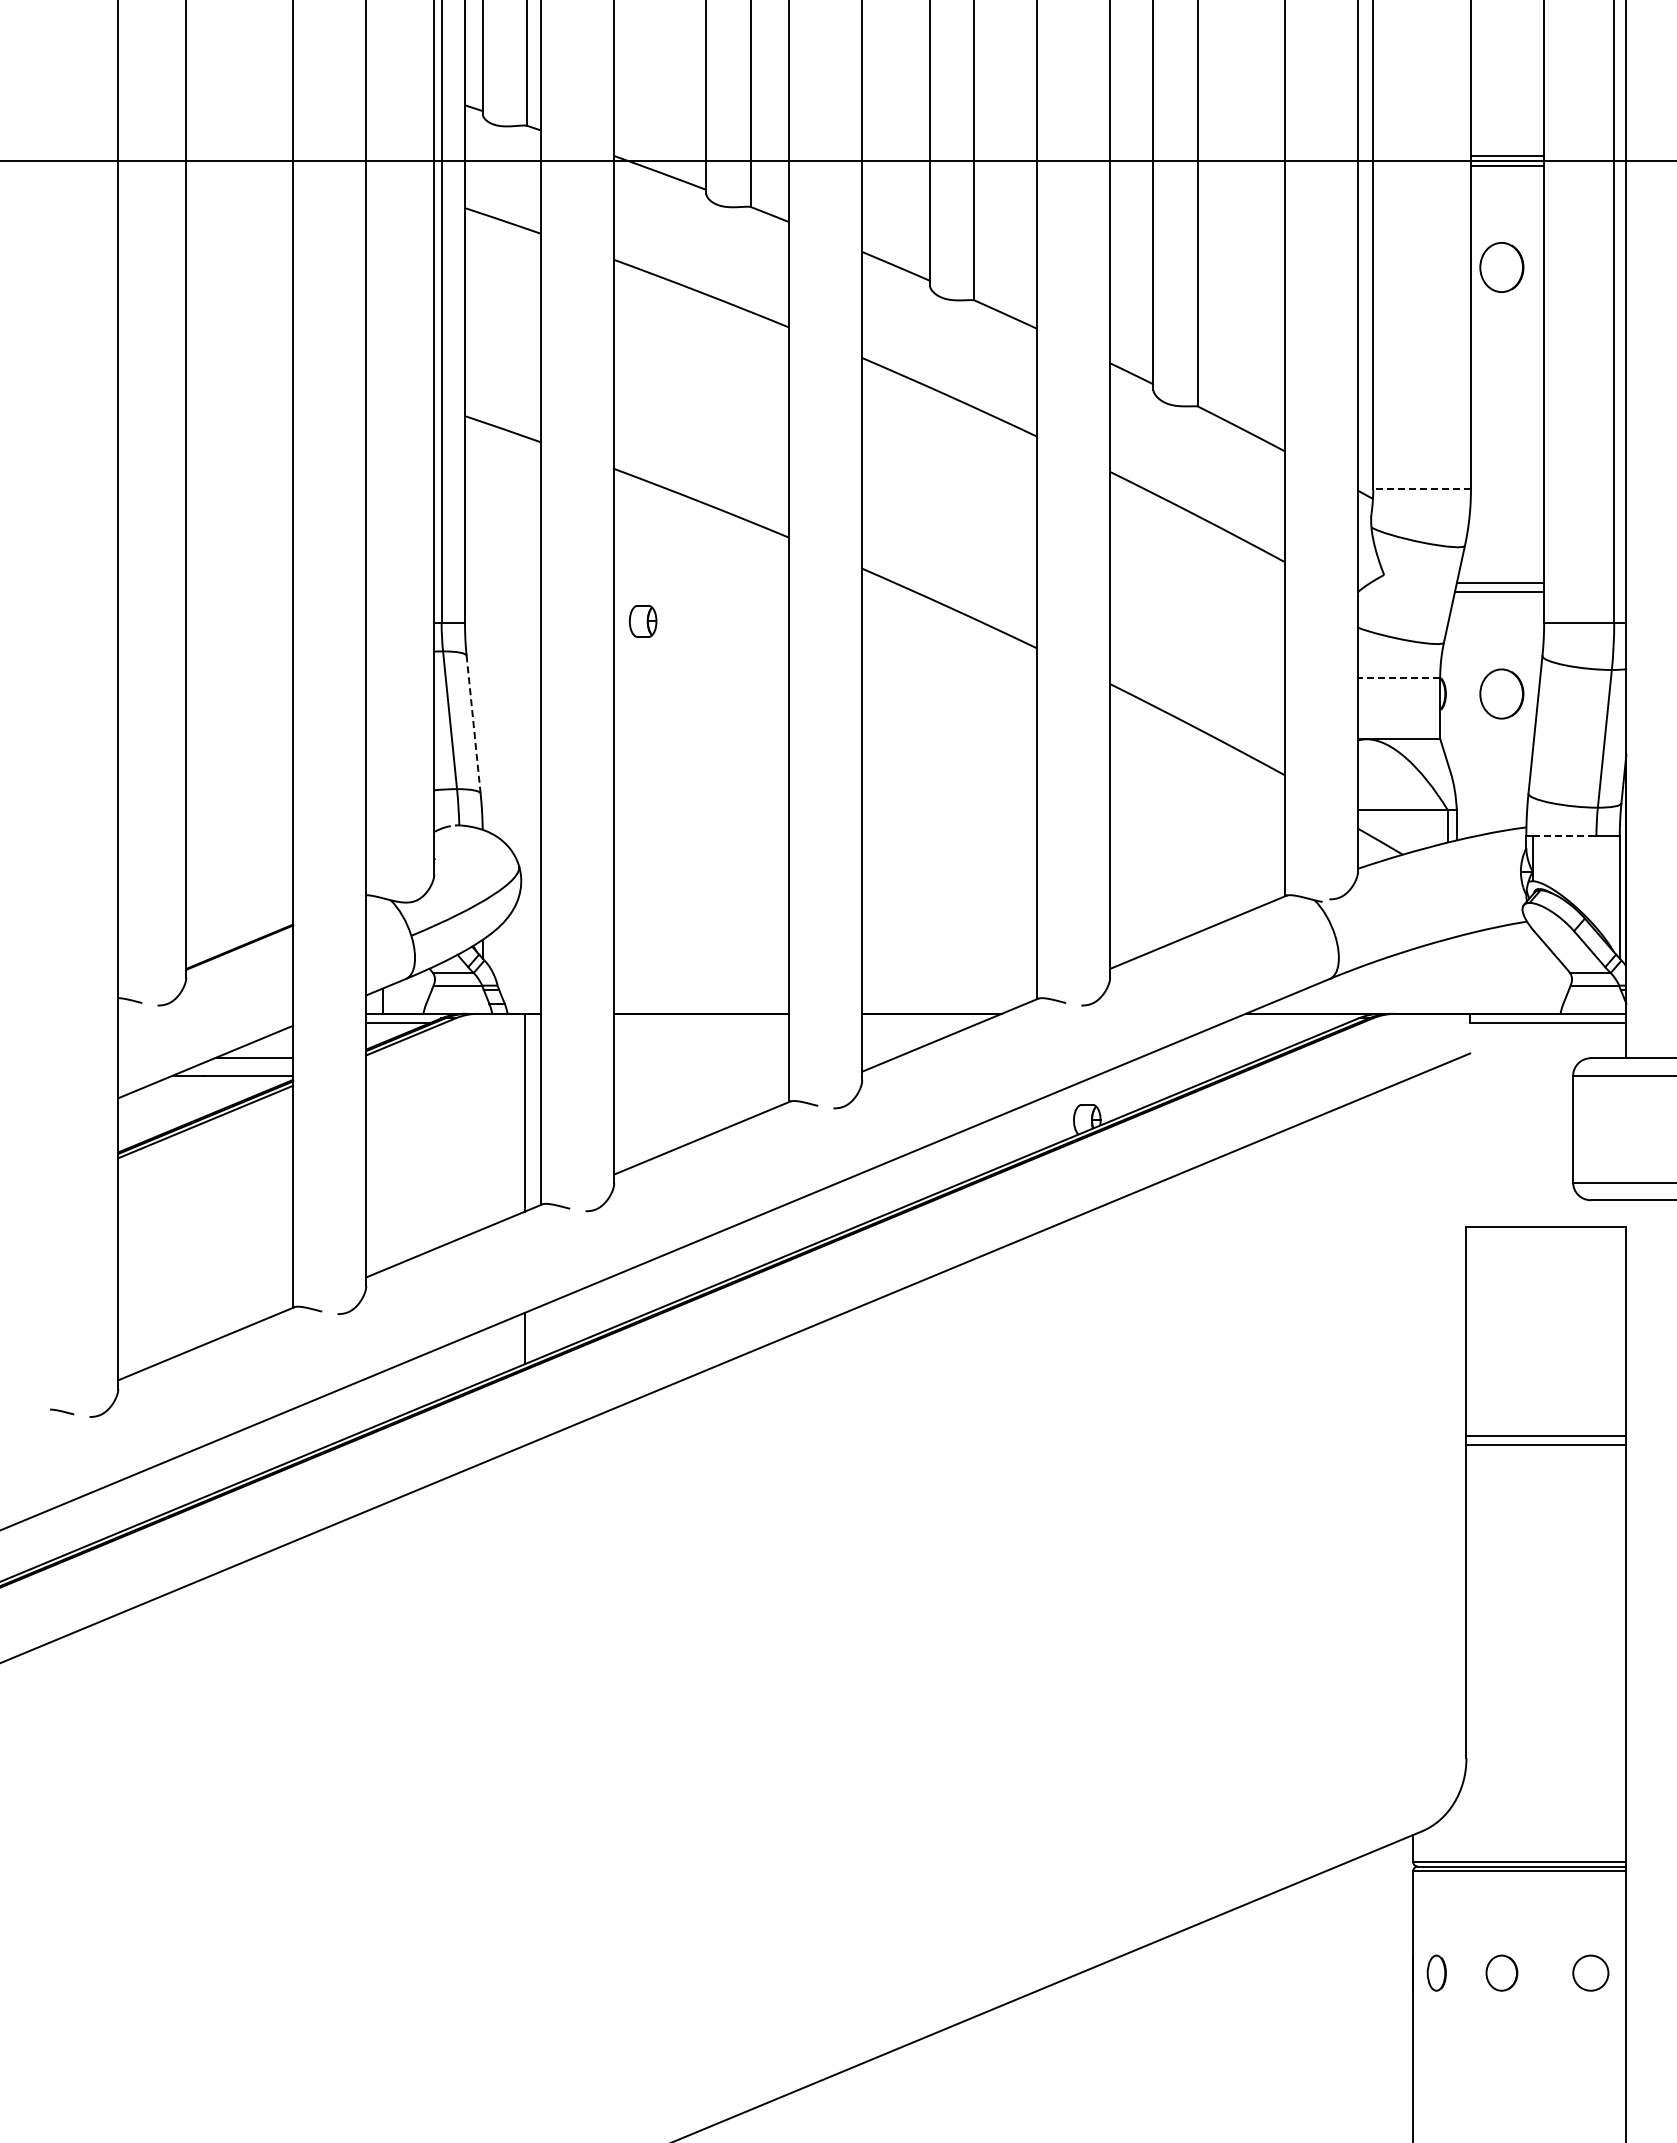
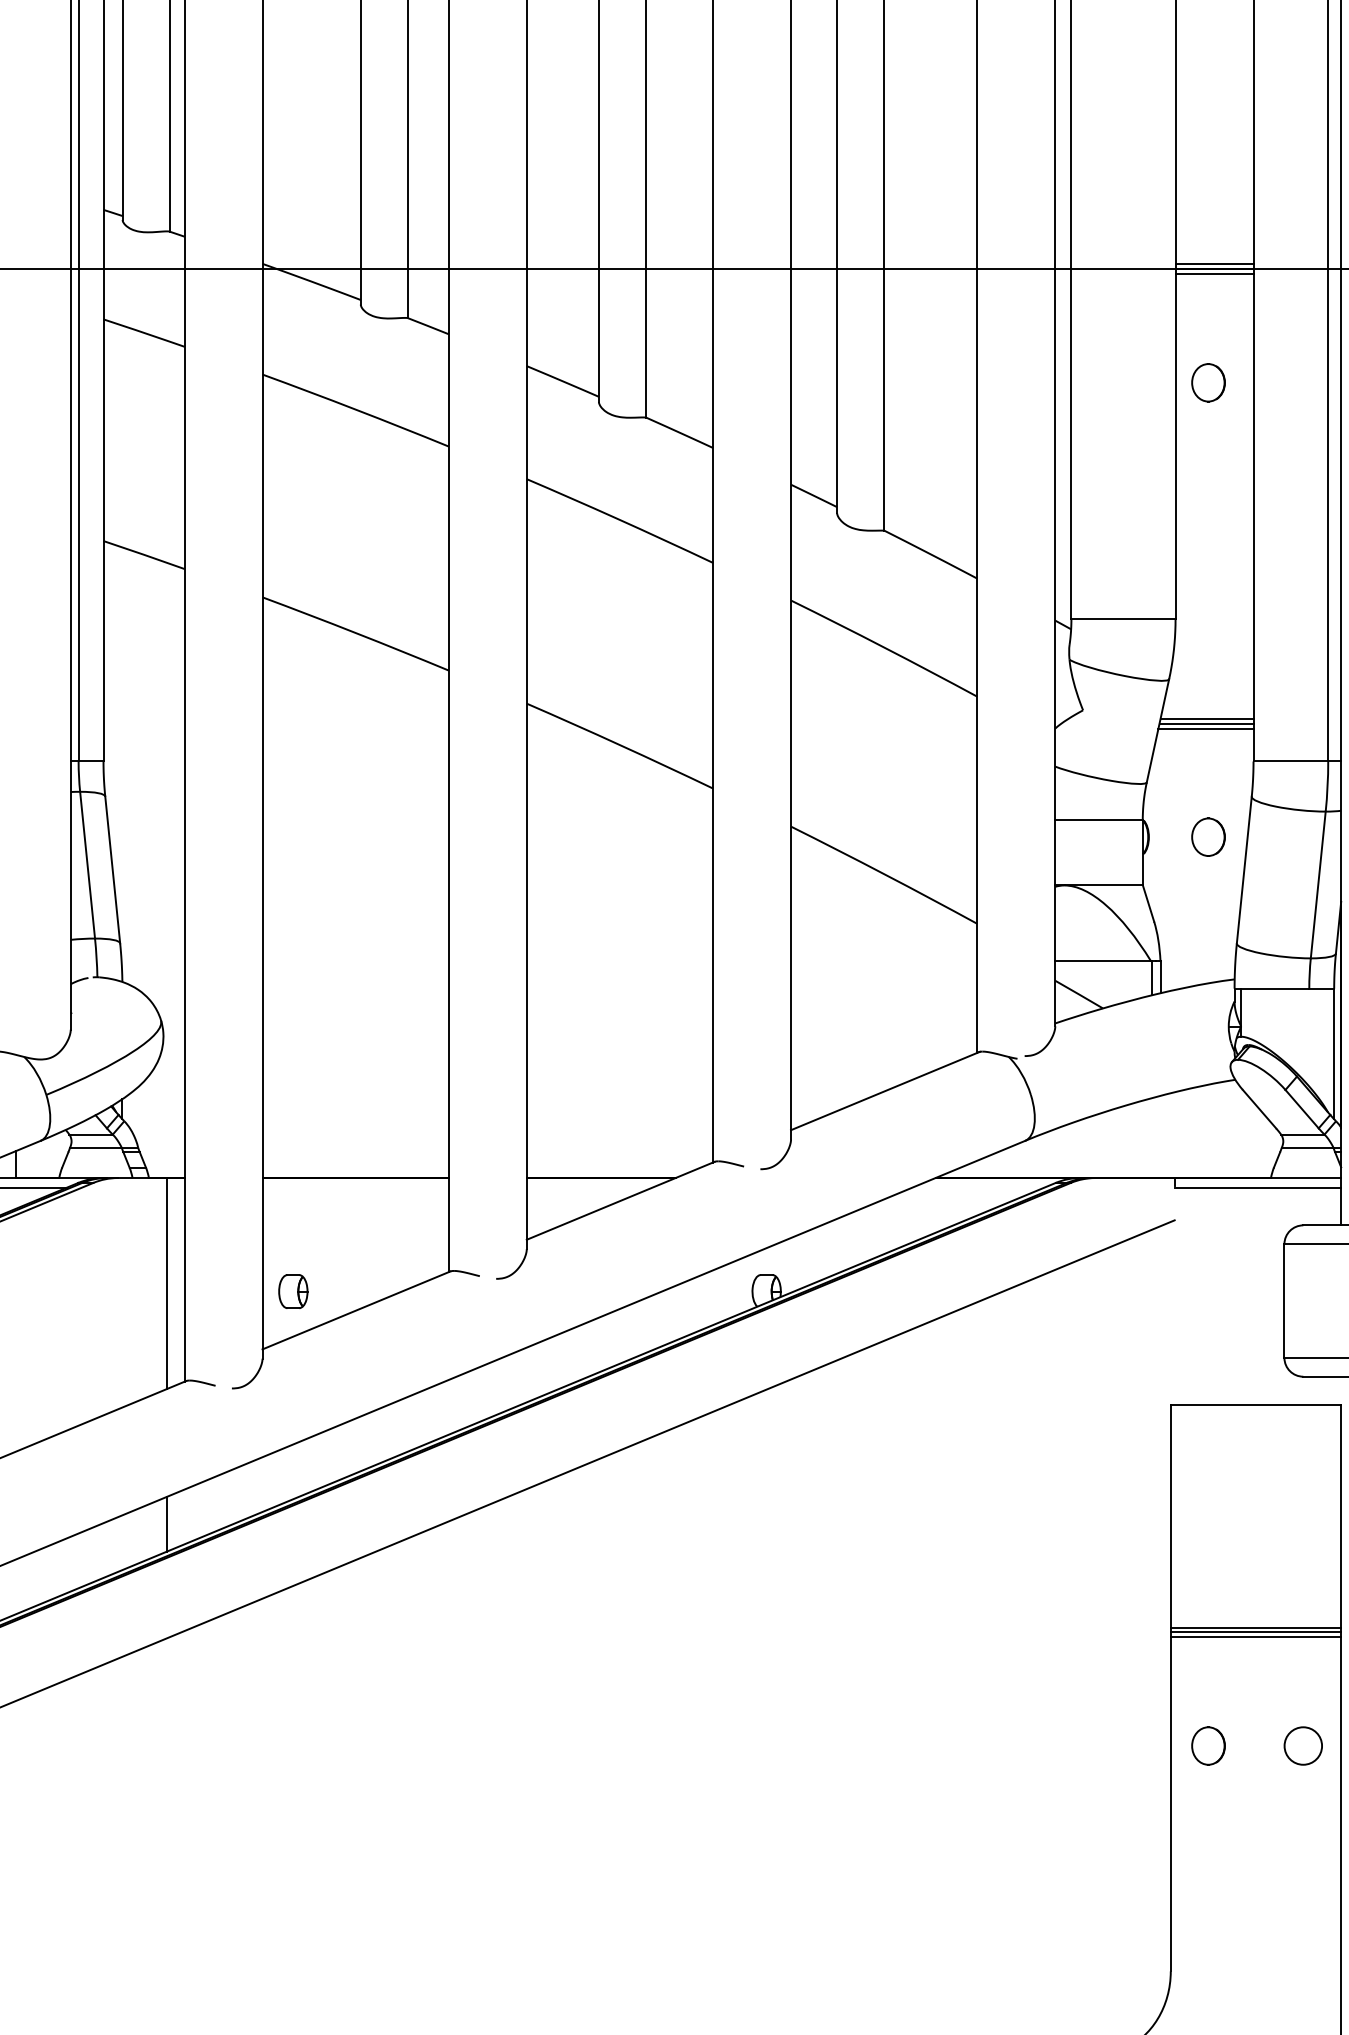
part: (1501, 267) -> (1208, 382), size x0.71
line: (1422, 489) -> (1123, 619), dashed -> solid
line: (1499, 587) -> (1205, 723), added
part: (643, 621) -> (293, 1291), moved
line: (1398, 678) -> (1098, 820), dashed -> solid
part: (1501, 693) -> (1208, 836), size x0.71
line: (473, 724) -> (112, 869), dashed -> solid
line: (1564, 836) -> (1275, 989), dashed -> solid
line: (1546, 1440) -> (1256, 1632), added
part: (1501, 1546) -> (1208, 1745), added
circle: (1590, 1546) -> (1302, 1745), added

